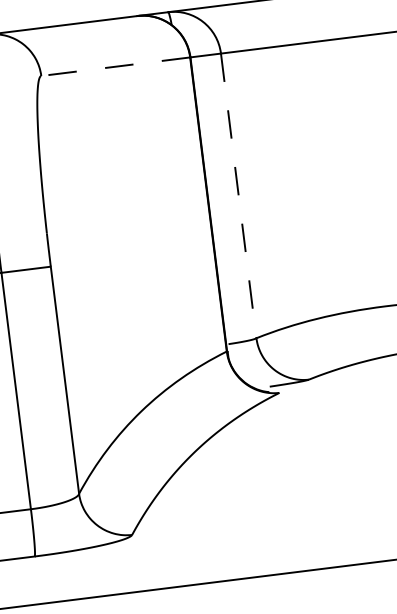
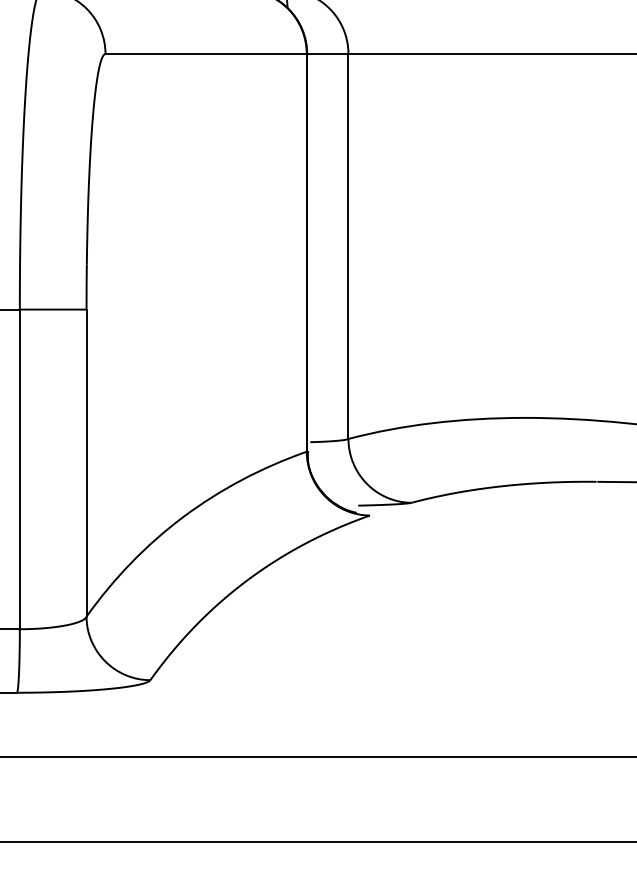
line: (116, 66) -> (206, 54), dashed -> solid
line: (238, 196) -> (348, 247), dashed -> solid

